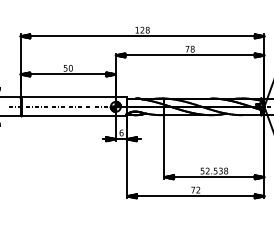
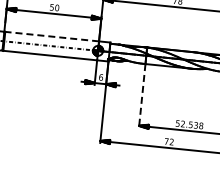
line: (68, 97) -> (51, 36), solid -> dashed
line: (164, 147) -> (142, 96), solid -> dashed

